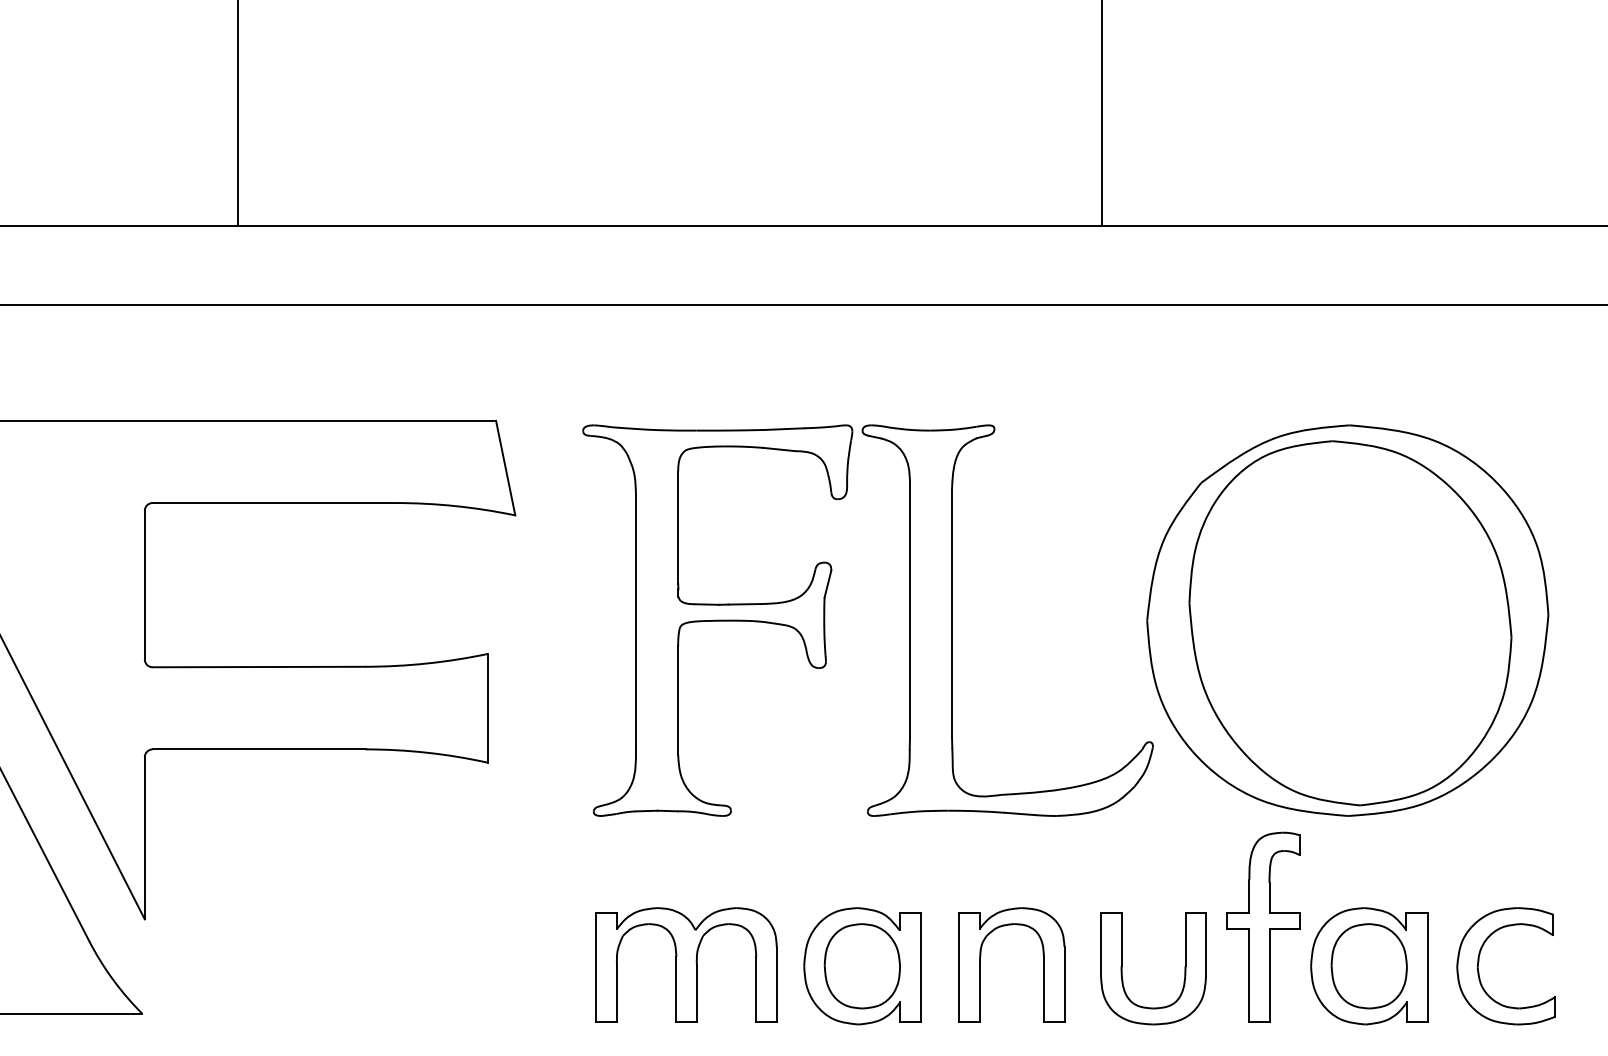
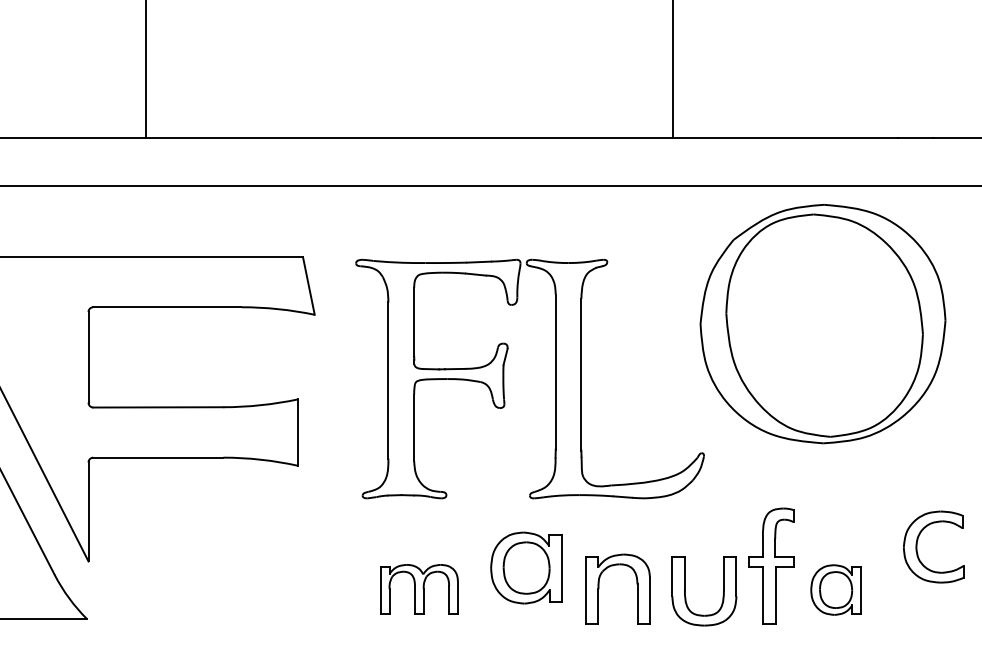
part: (1346, 621) -> (822, 324), moved
part: (686, 963) -> (419, 588), size x0.7
part: (862, 965) -> (526, 567), moved
part: (1368, 965) -> (835, 589), size x0.7
part: (1479, 965) -> (917, 546), moved

